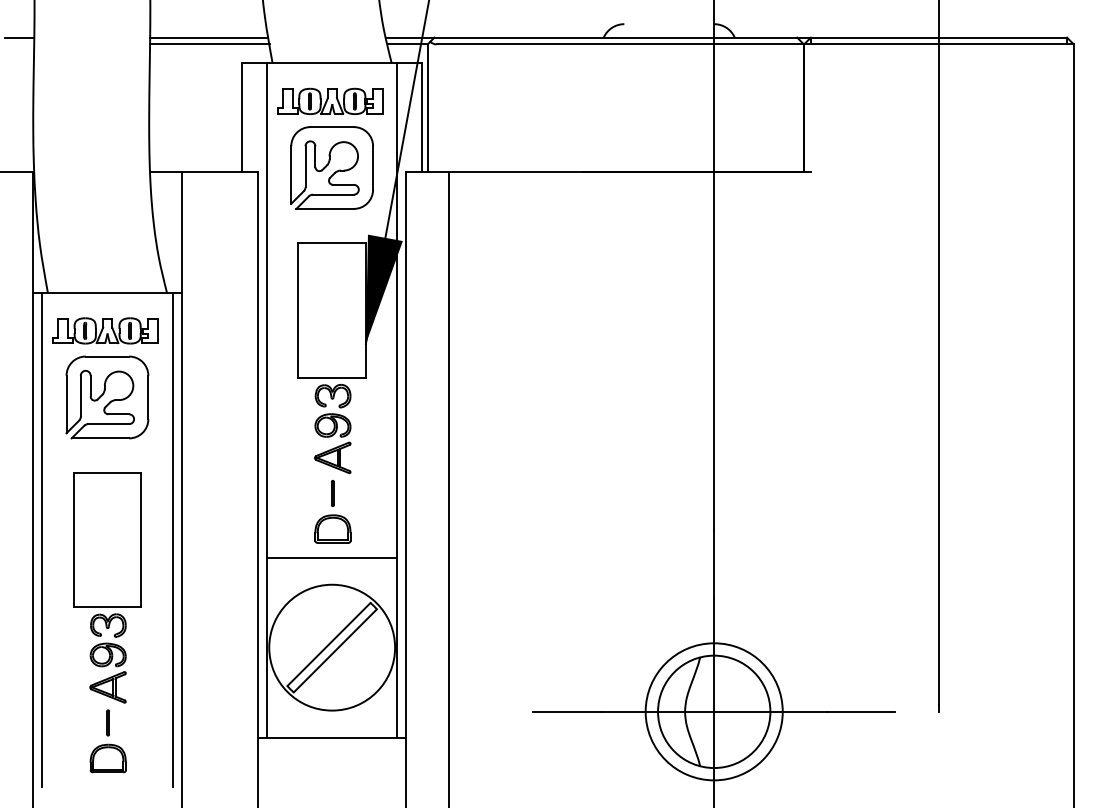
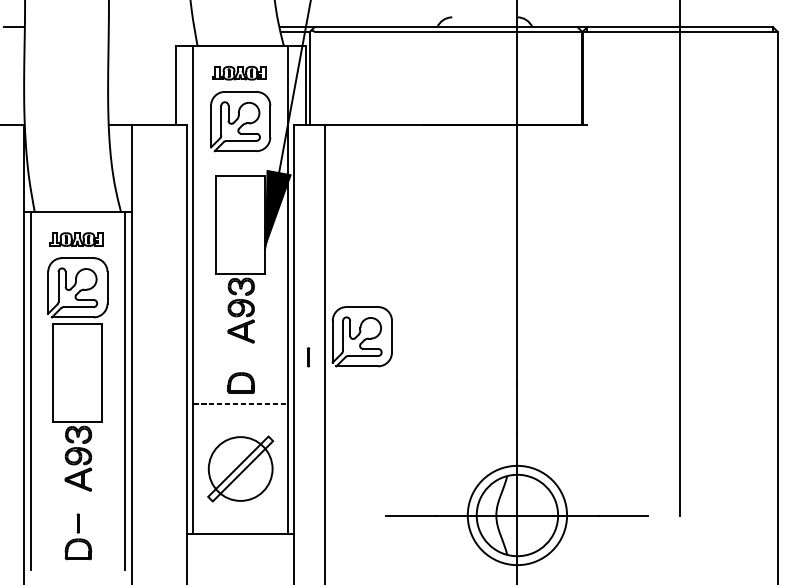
line: (209, 37) -> (151, 27), removed
line: (209, 44) -> (151, 32), removed
part: (330, 100) -> (239, 72), size x0.7
part: (105, 330) -> (76, 239), size x0.7
part: (499, 464) -> (361, 336), added
line: (332, 493) -> (308, 357), moved
line: (332, 557) -> (240, 403), solid -> dashed
part: (107, 587) -> (77, 407), moved
circle: (332, 647) -> (240, 468), size x0.7

